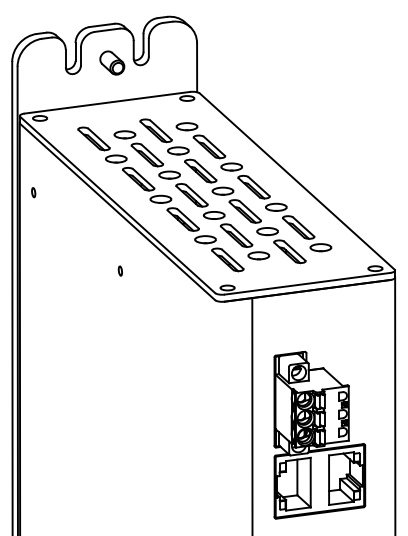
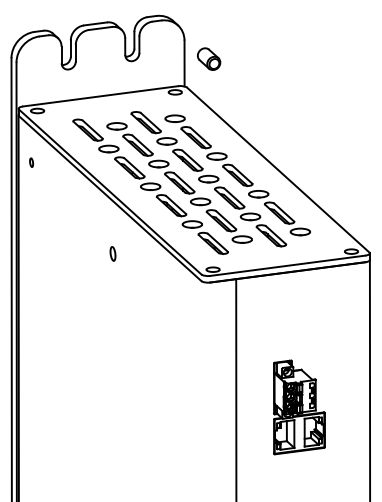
part: (112, 62) -> (209, 58), moved
part: (33, 192) -> (31, 162), moved
part: (119, 270) -> (111, 253), size x1.6
part: (319, 434) -> (299, 406), size x0.6

